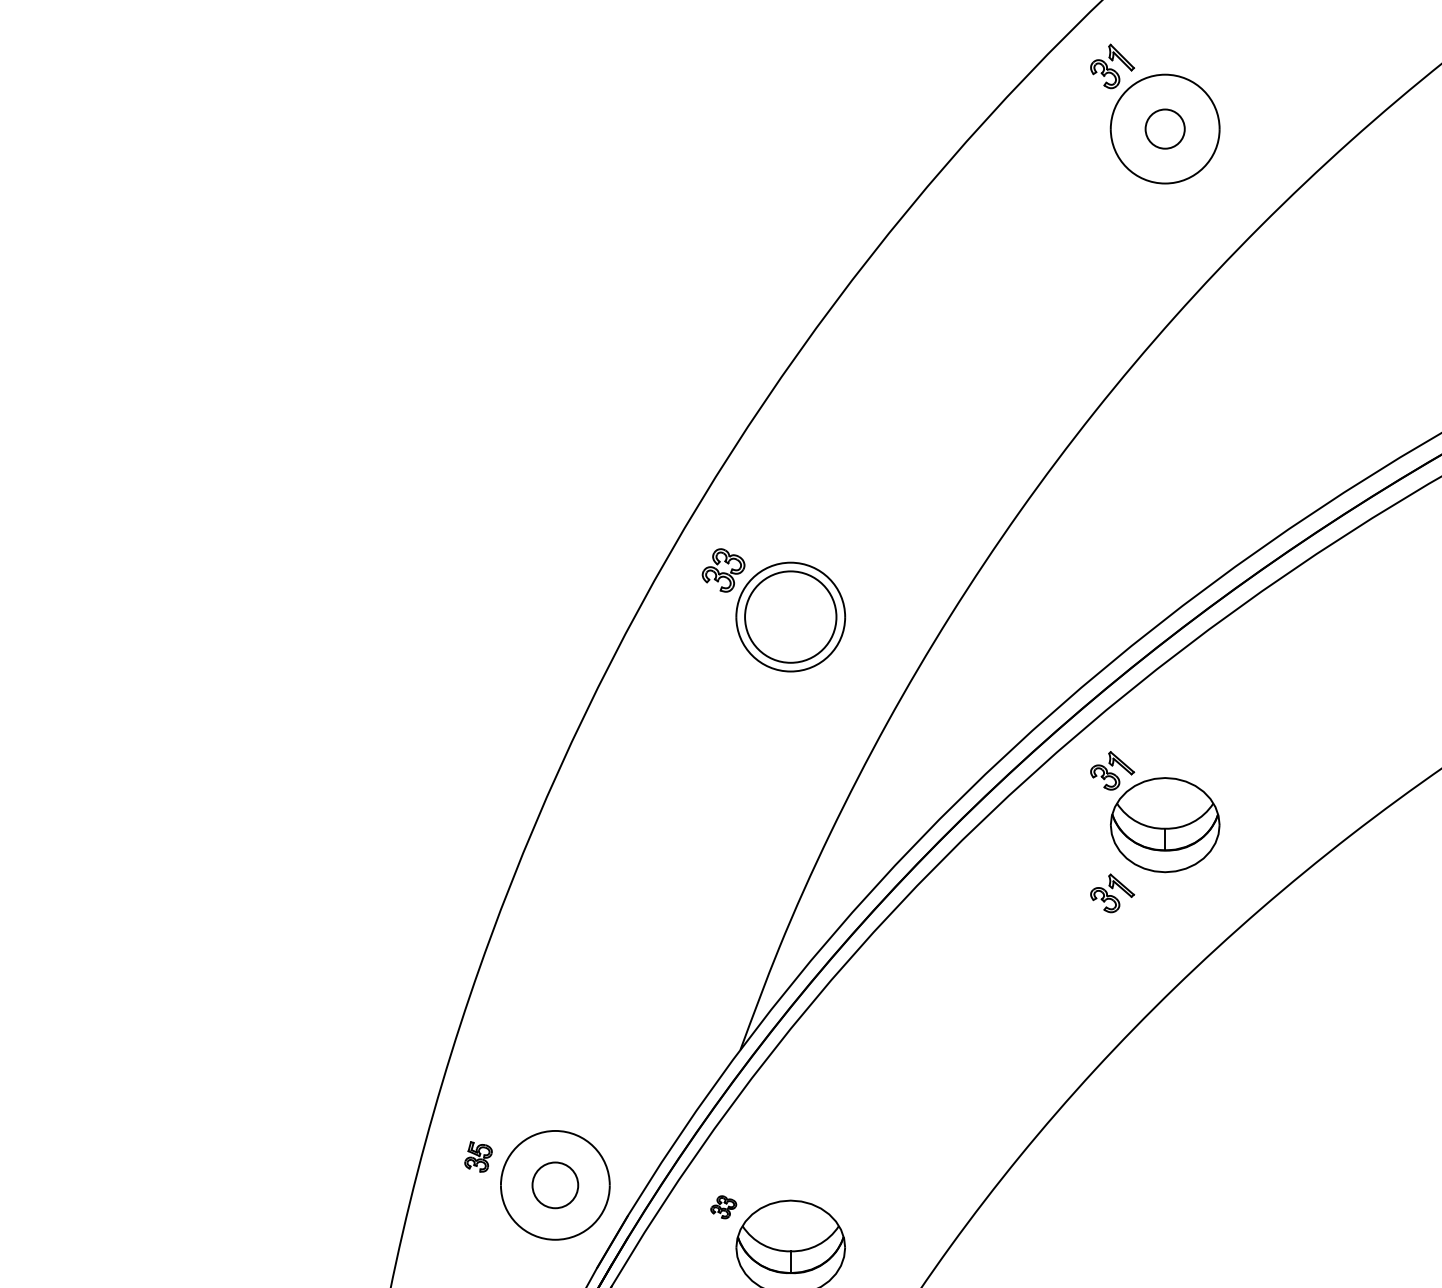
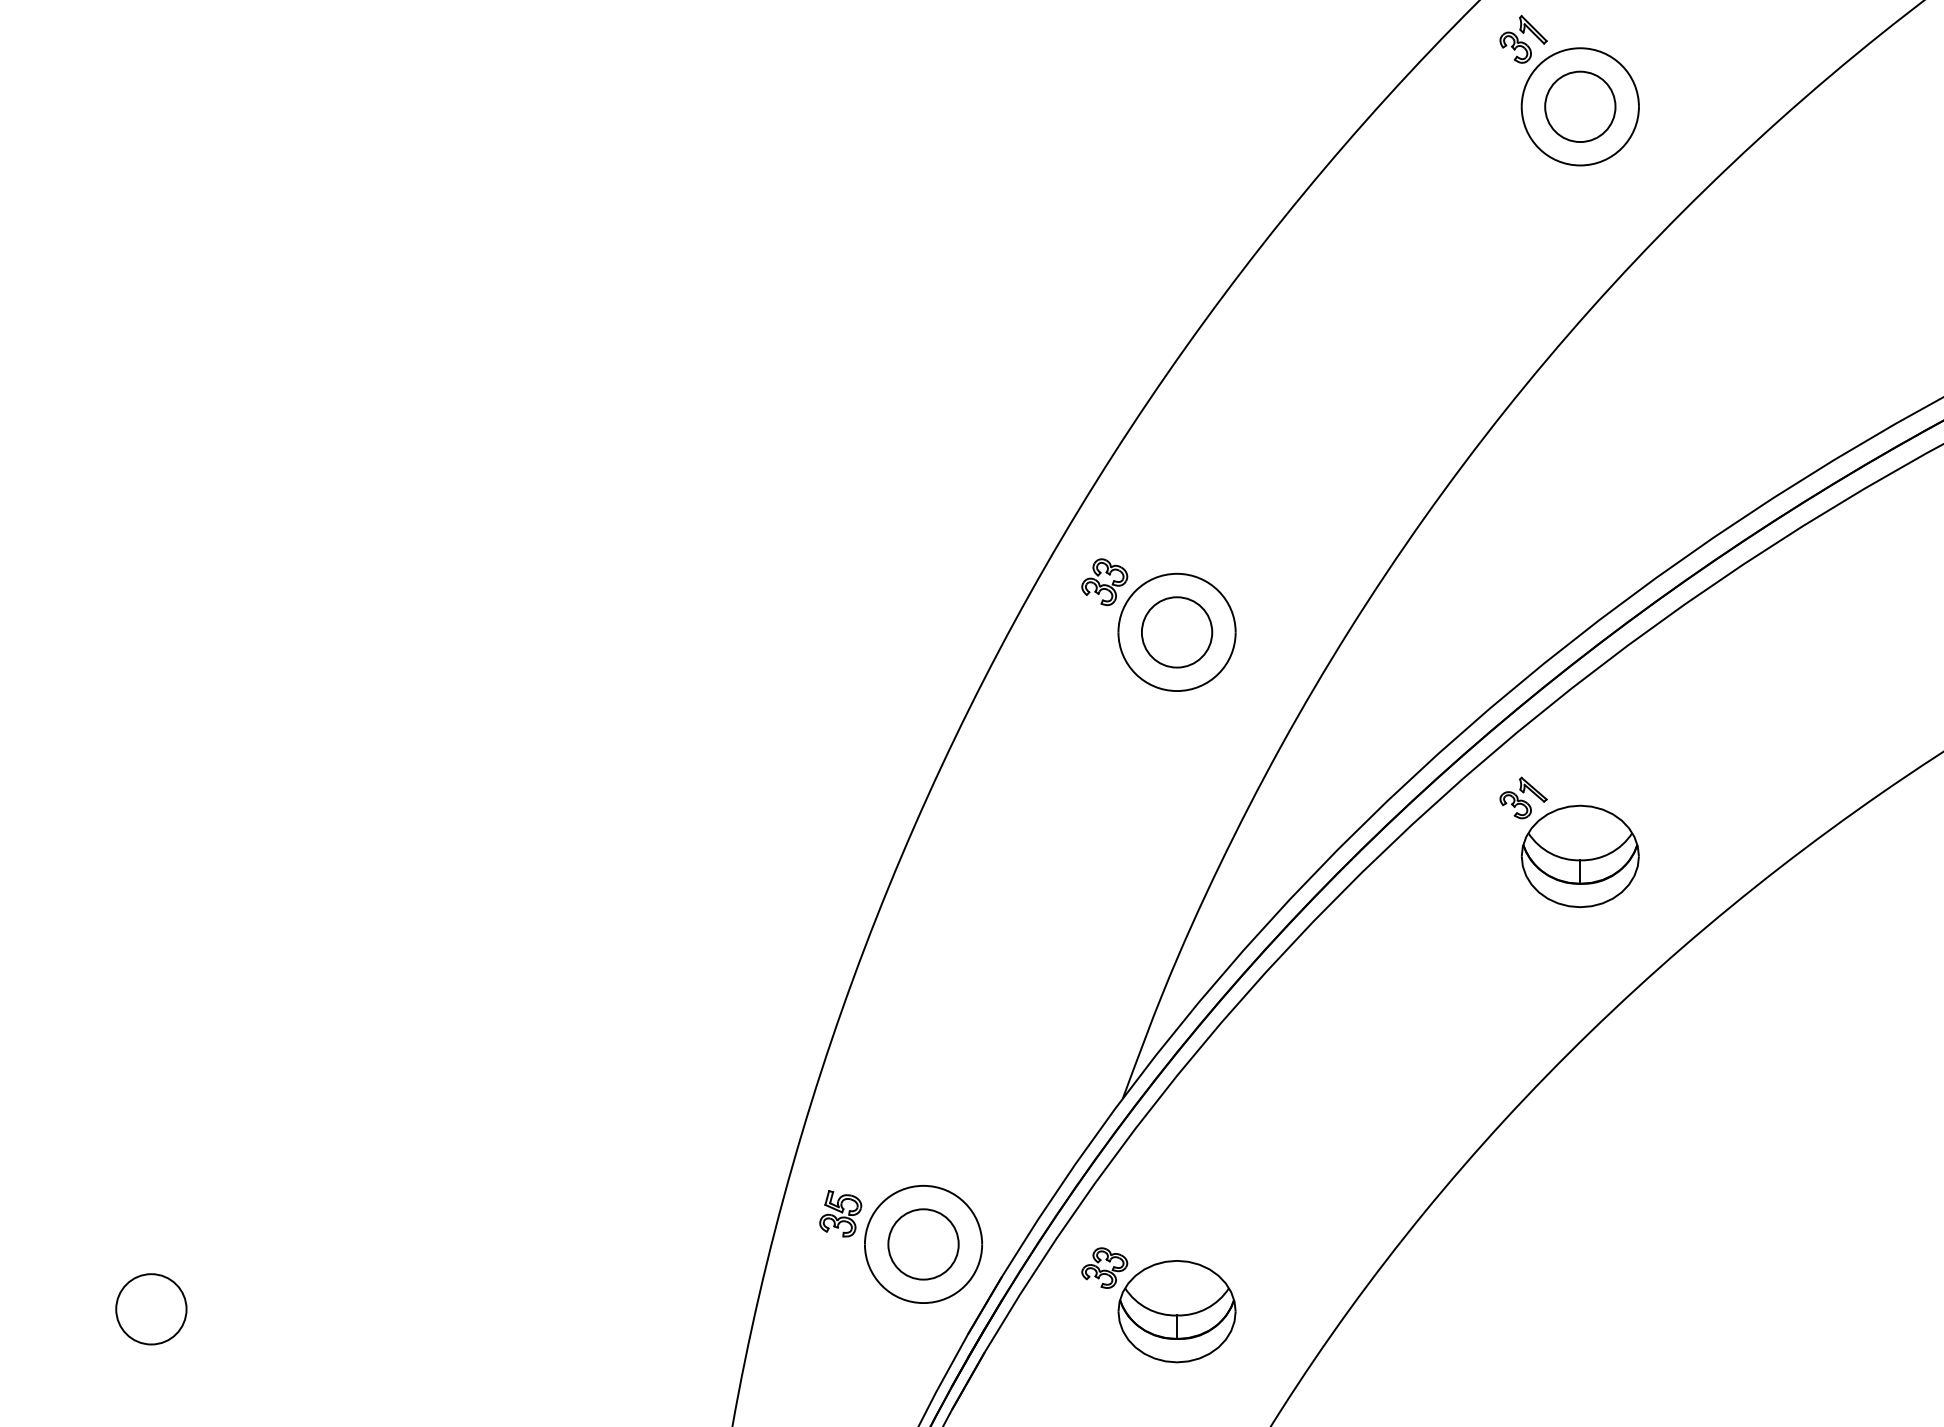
circle: (1165, 128) -> (1580, 106), size x1.67
circle: (790, 617) -> (1176, 632), size x0.71
part: (1112, 892) -> (1523, 929), removed
part: (478, 1156) -> (840, 1213), size x1.43
circle: (555, 1185) -> (923, 1244), size x1.43
part: (723, 1206) -> (1104, 1267), size x1.67

